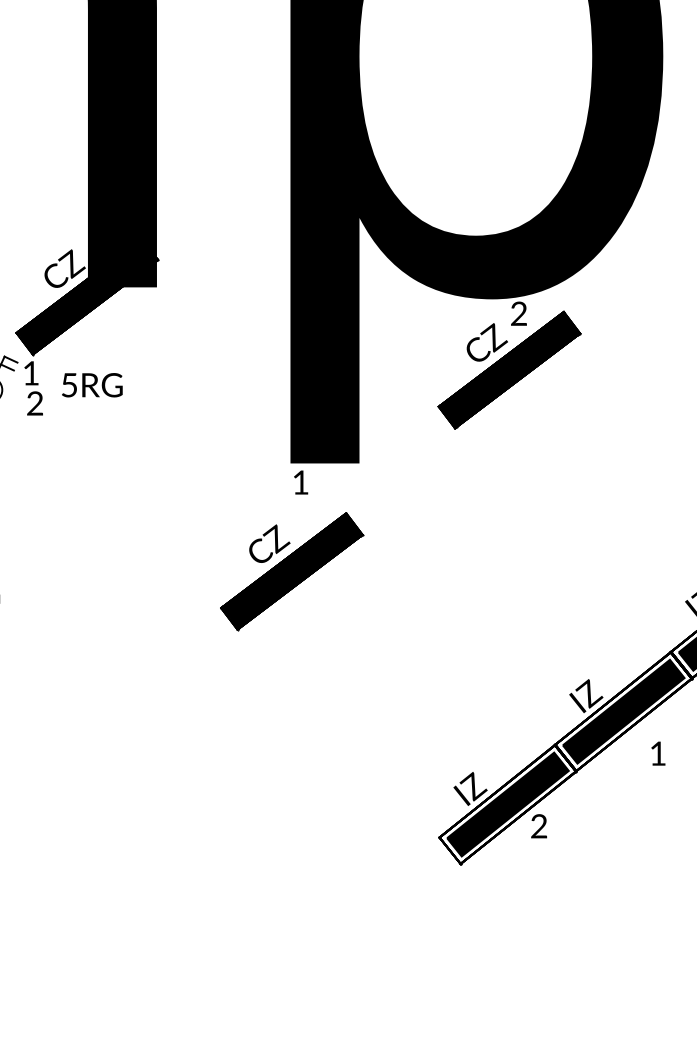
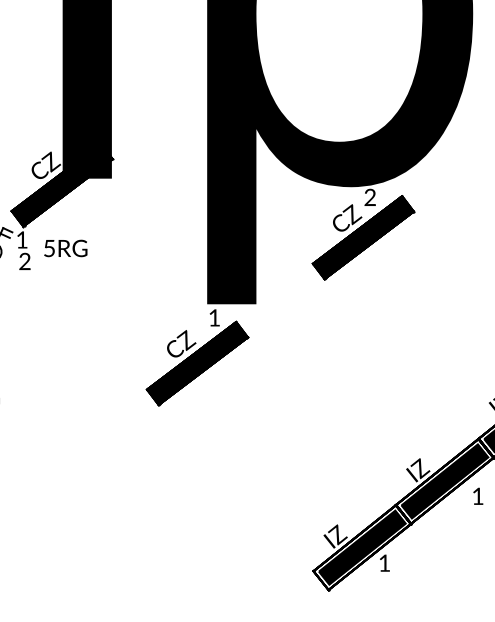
part: (292, 571) -> (197, 363), moved
text: (658, 753) -> (478, 496), moved
text: (539, 826) -> (384, 563), 2 -> 1

